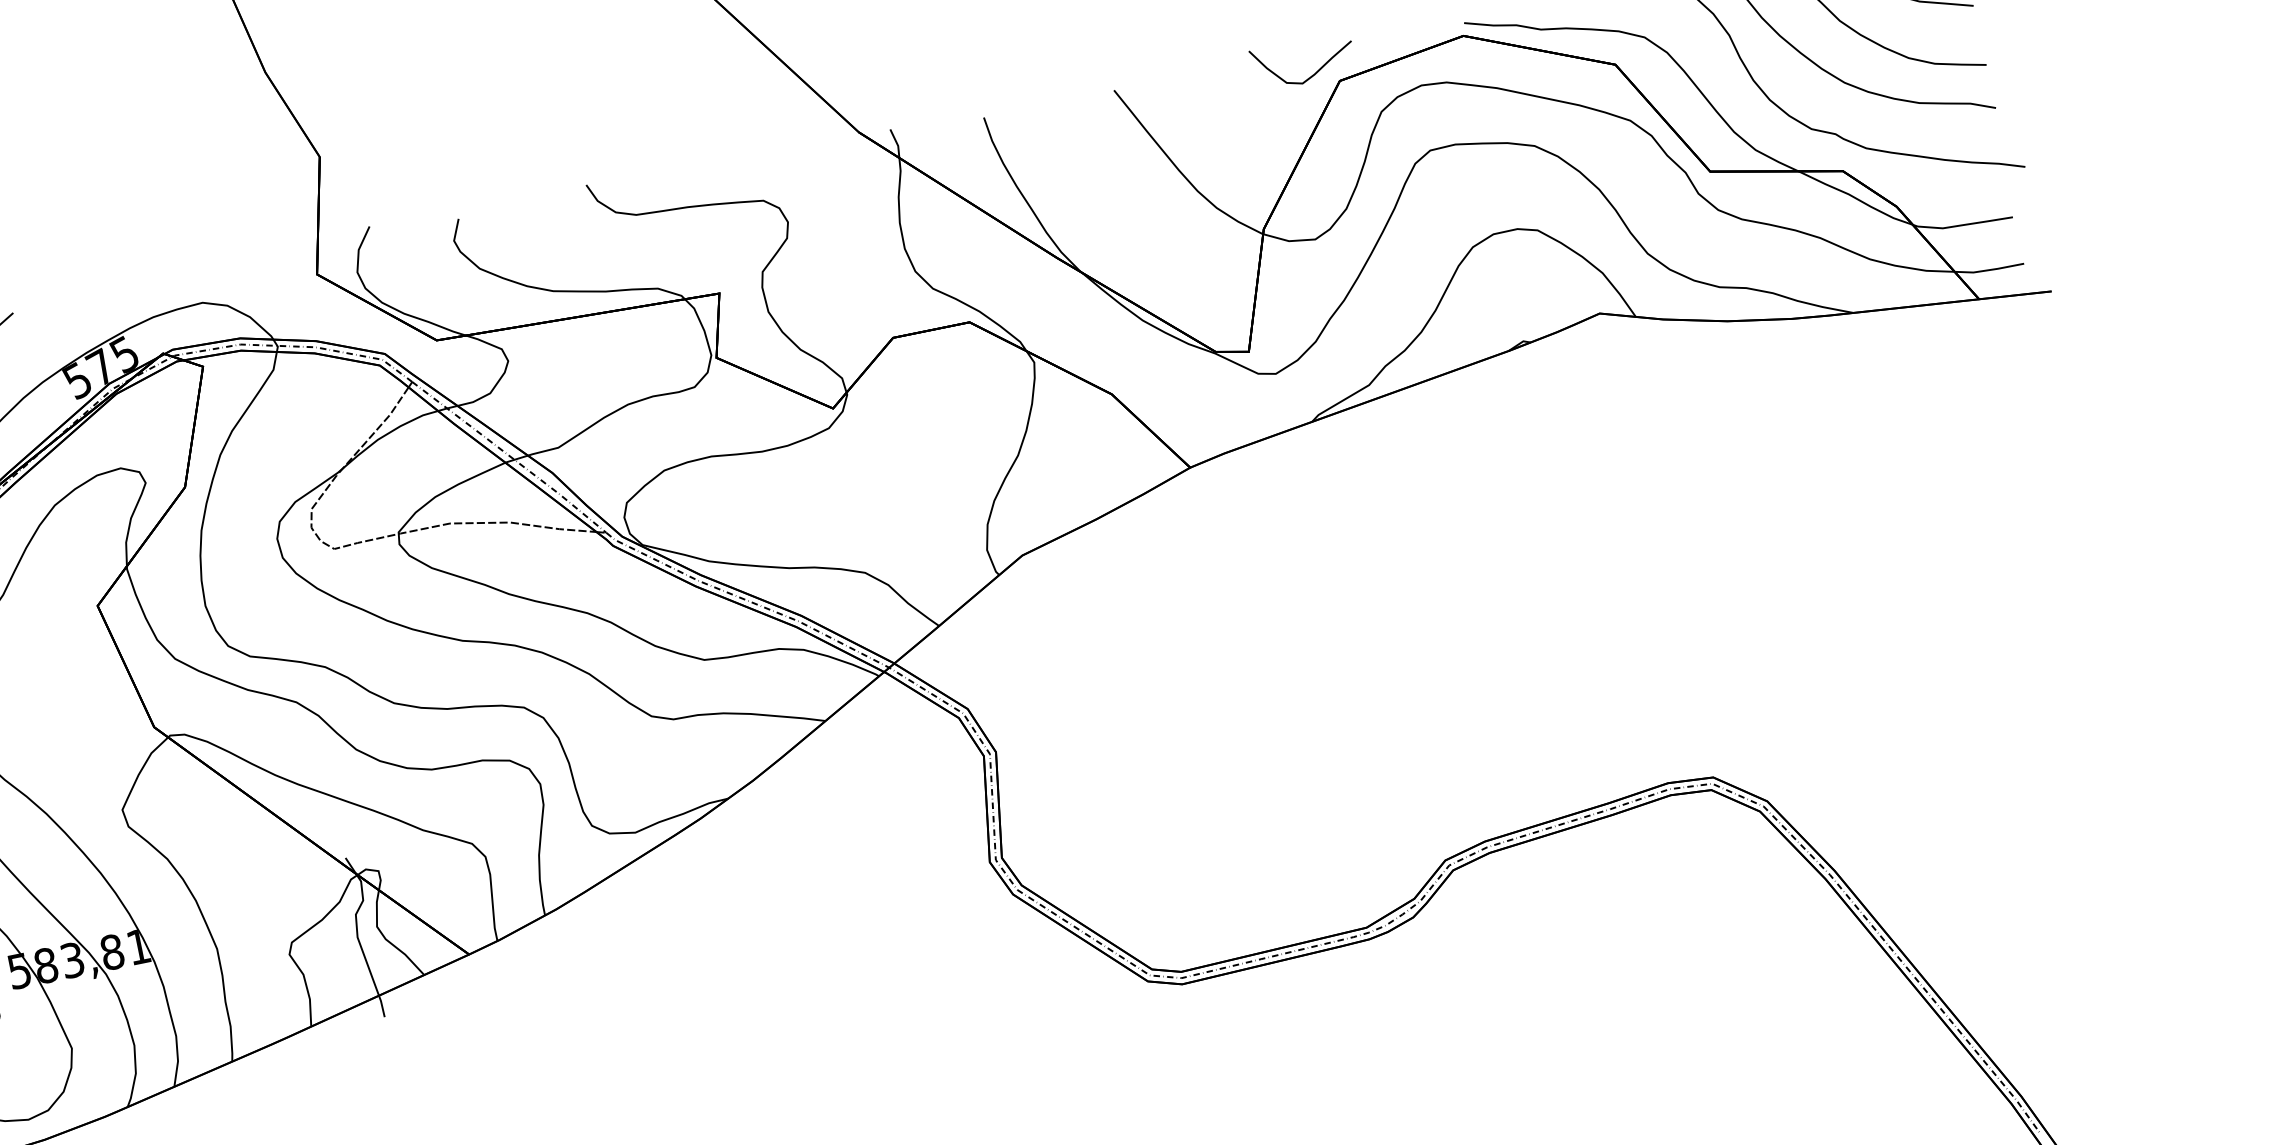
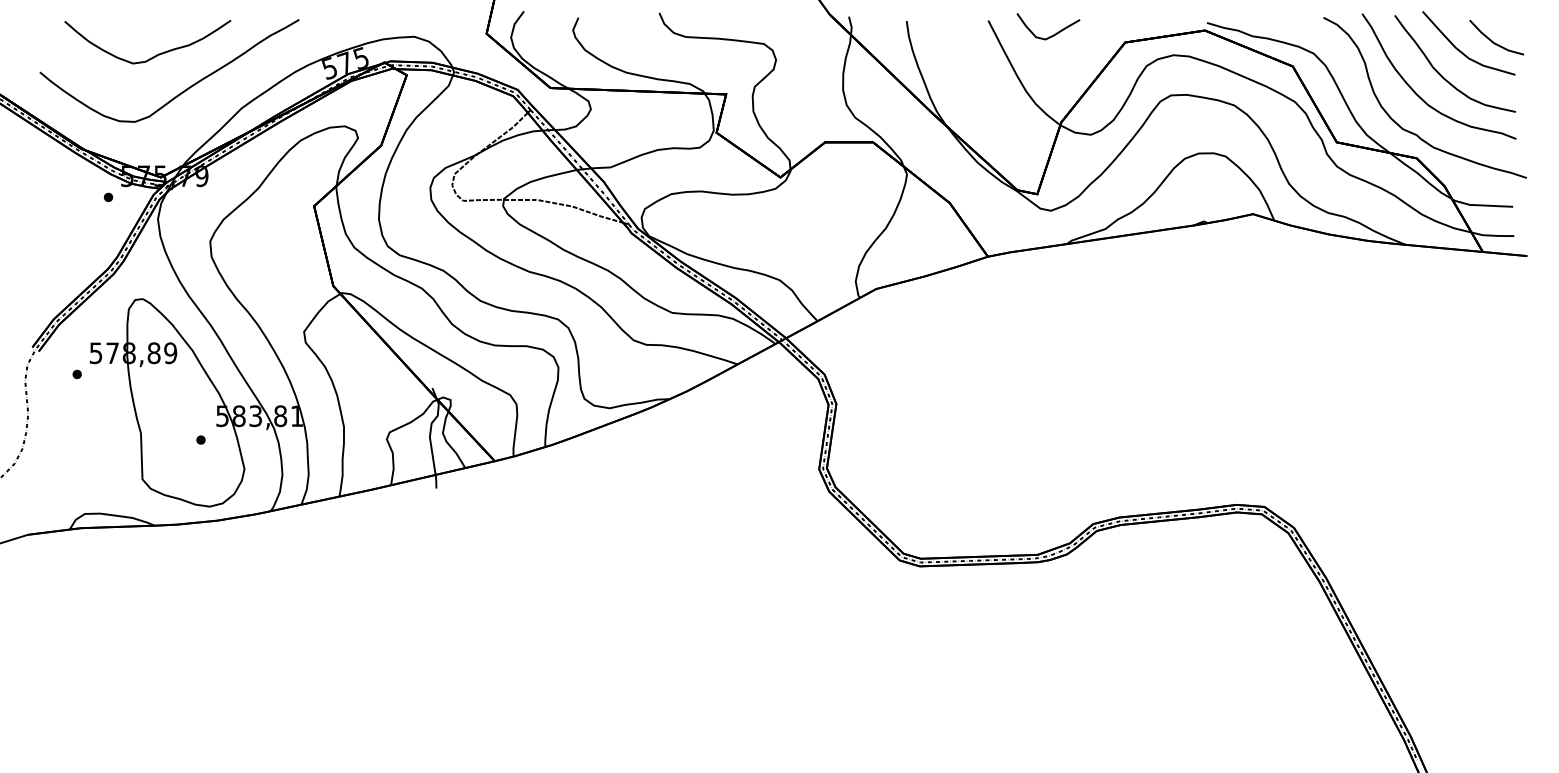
curve: (1313, 72) -> (1053, 34), moved

